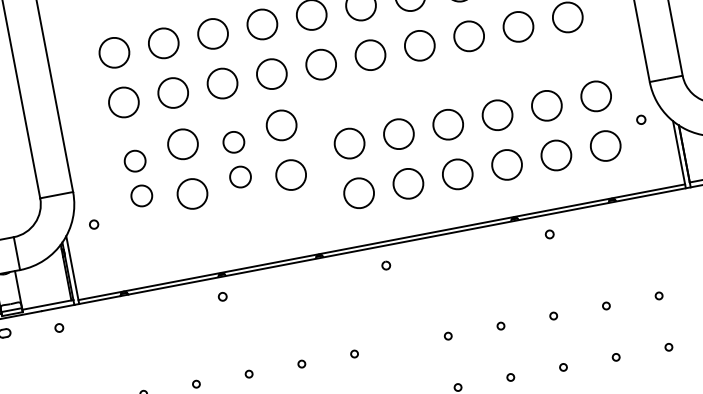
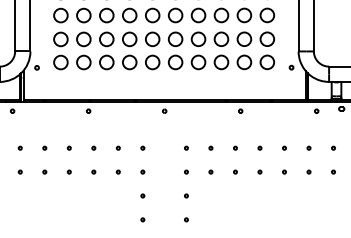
part: (463, 133) -> (204, 44), moved
part: (236, 158) -> (106, 50), size x1.43
part: (137, 177) -> (60, 50), size x1.43

